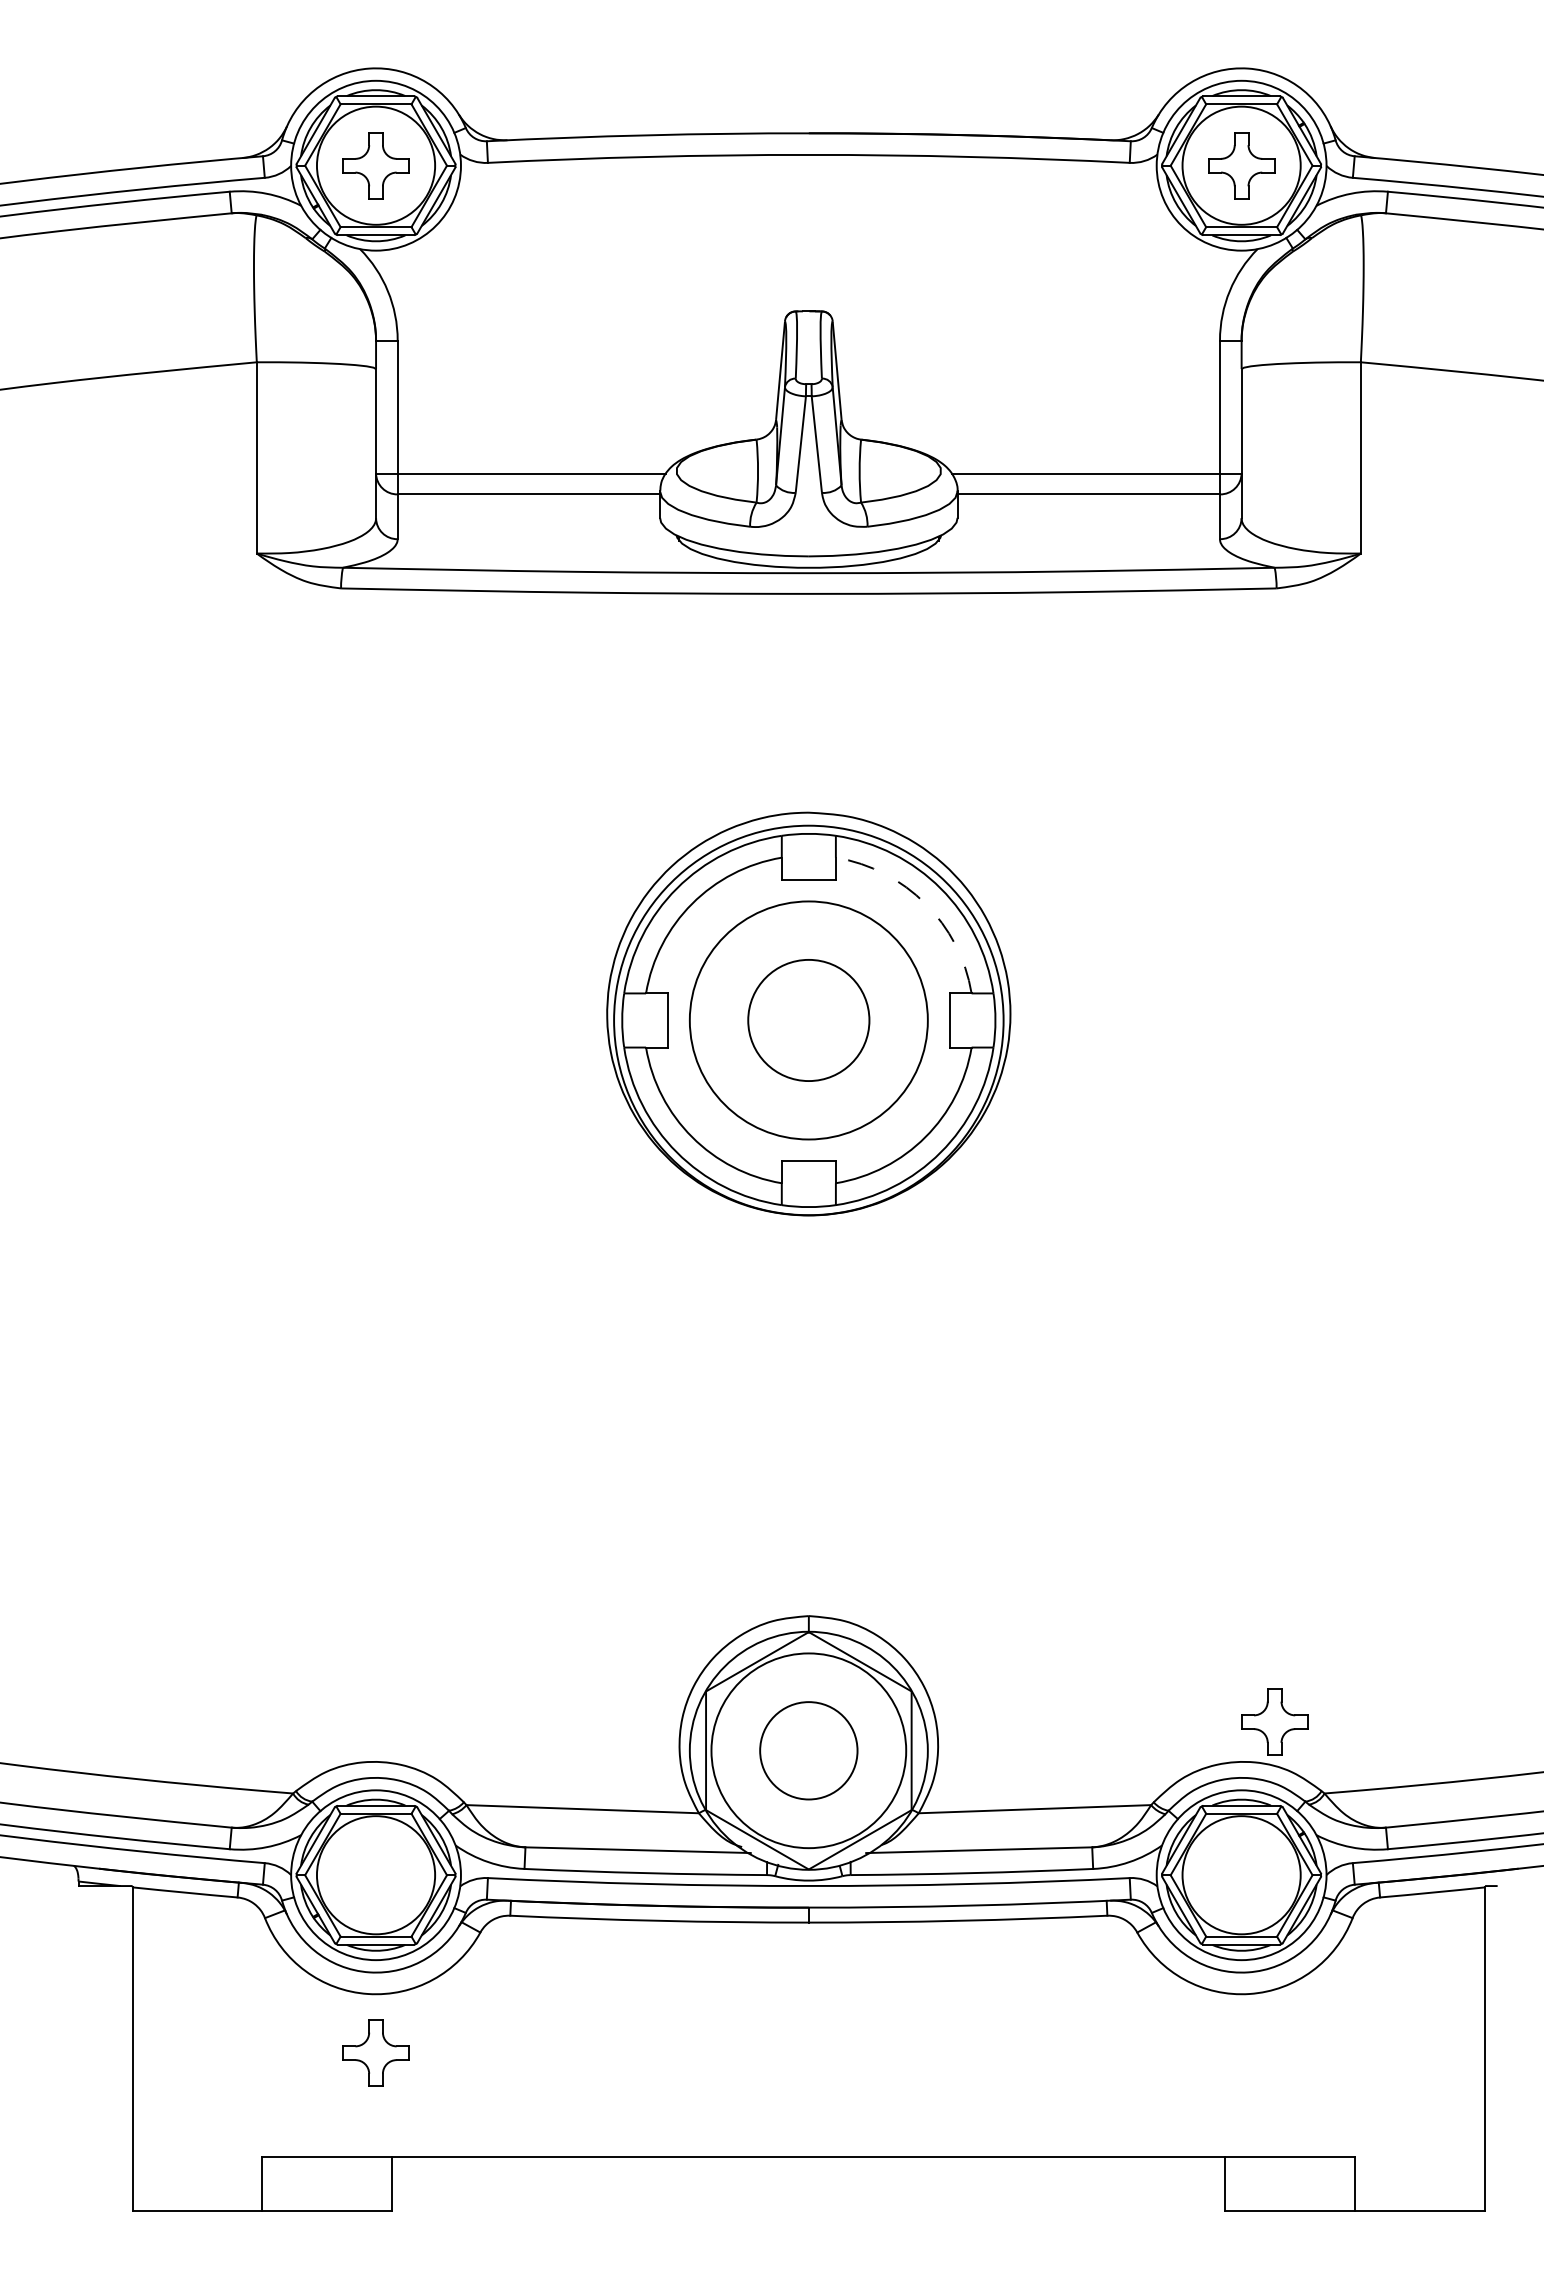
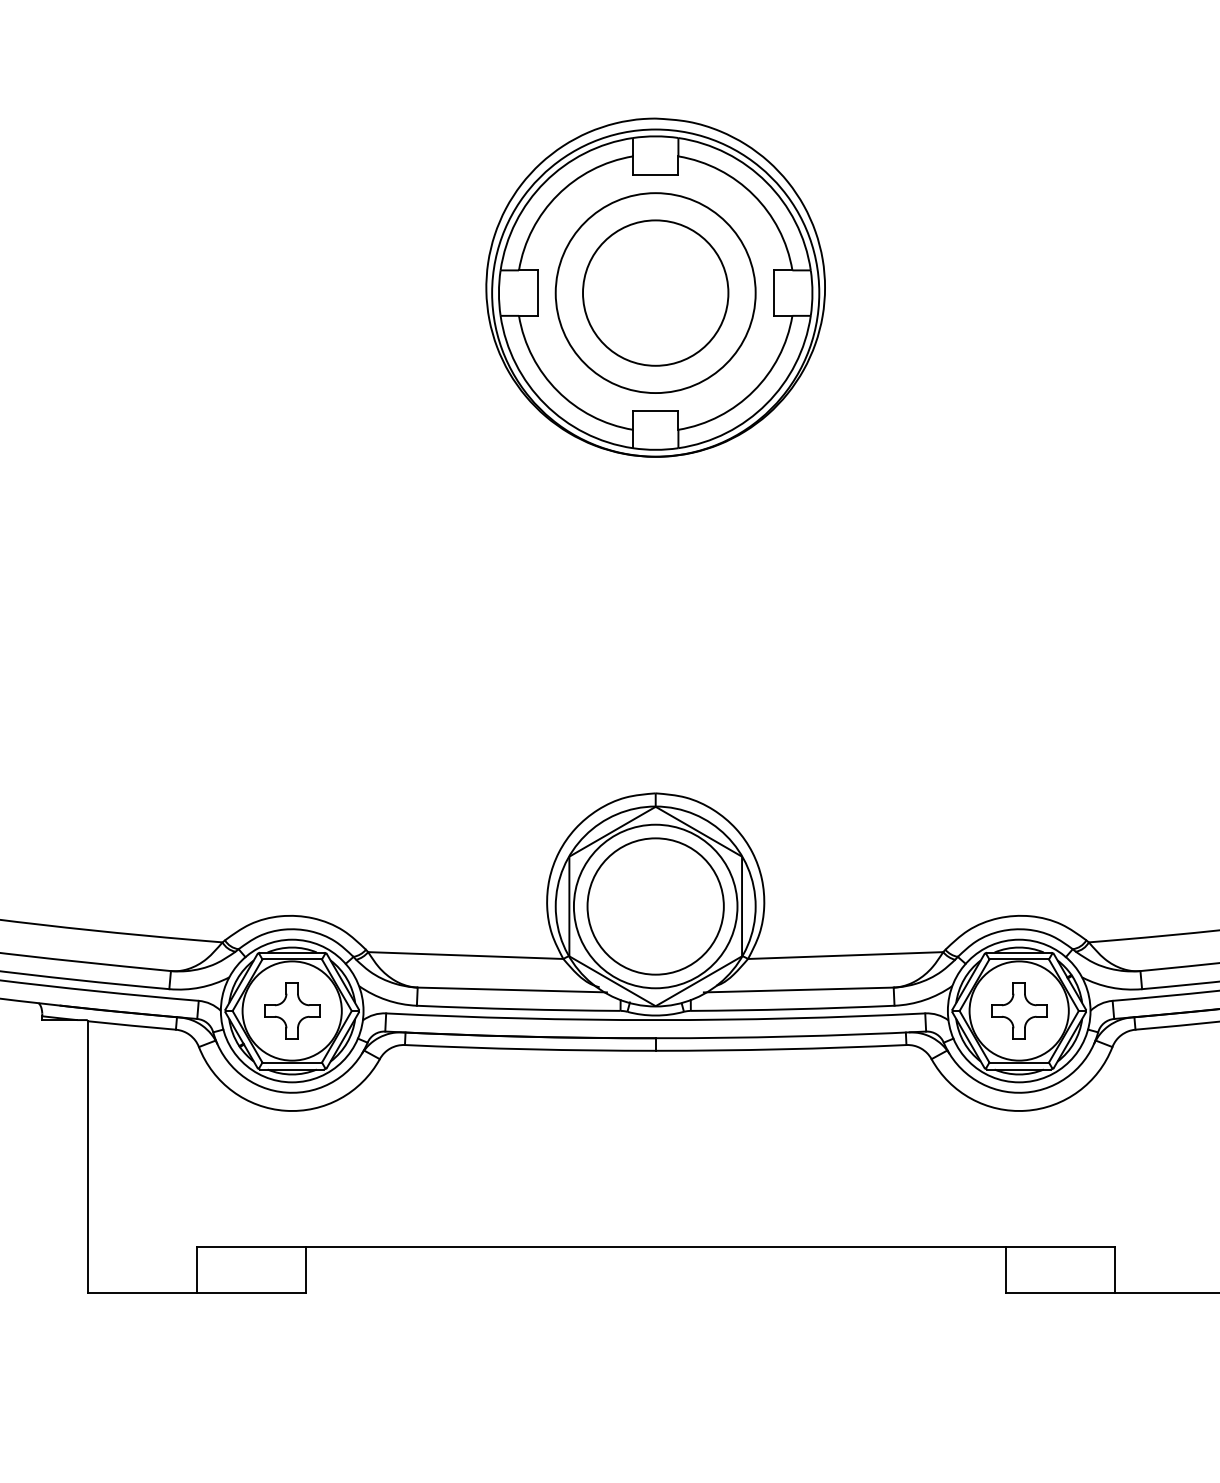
arc: (925, 903) -> (753, 194), dashed -> solid
circle: (808, 1020) -> (655, 293), size x1.43
part: (1274, 1721) -> (1019, 1010), moved
circle: (808, 1750) -> (655, 906), size x1.67
part: (375, 2052) -> (291, 1010), moved

